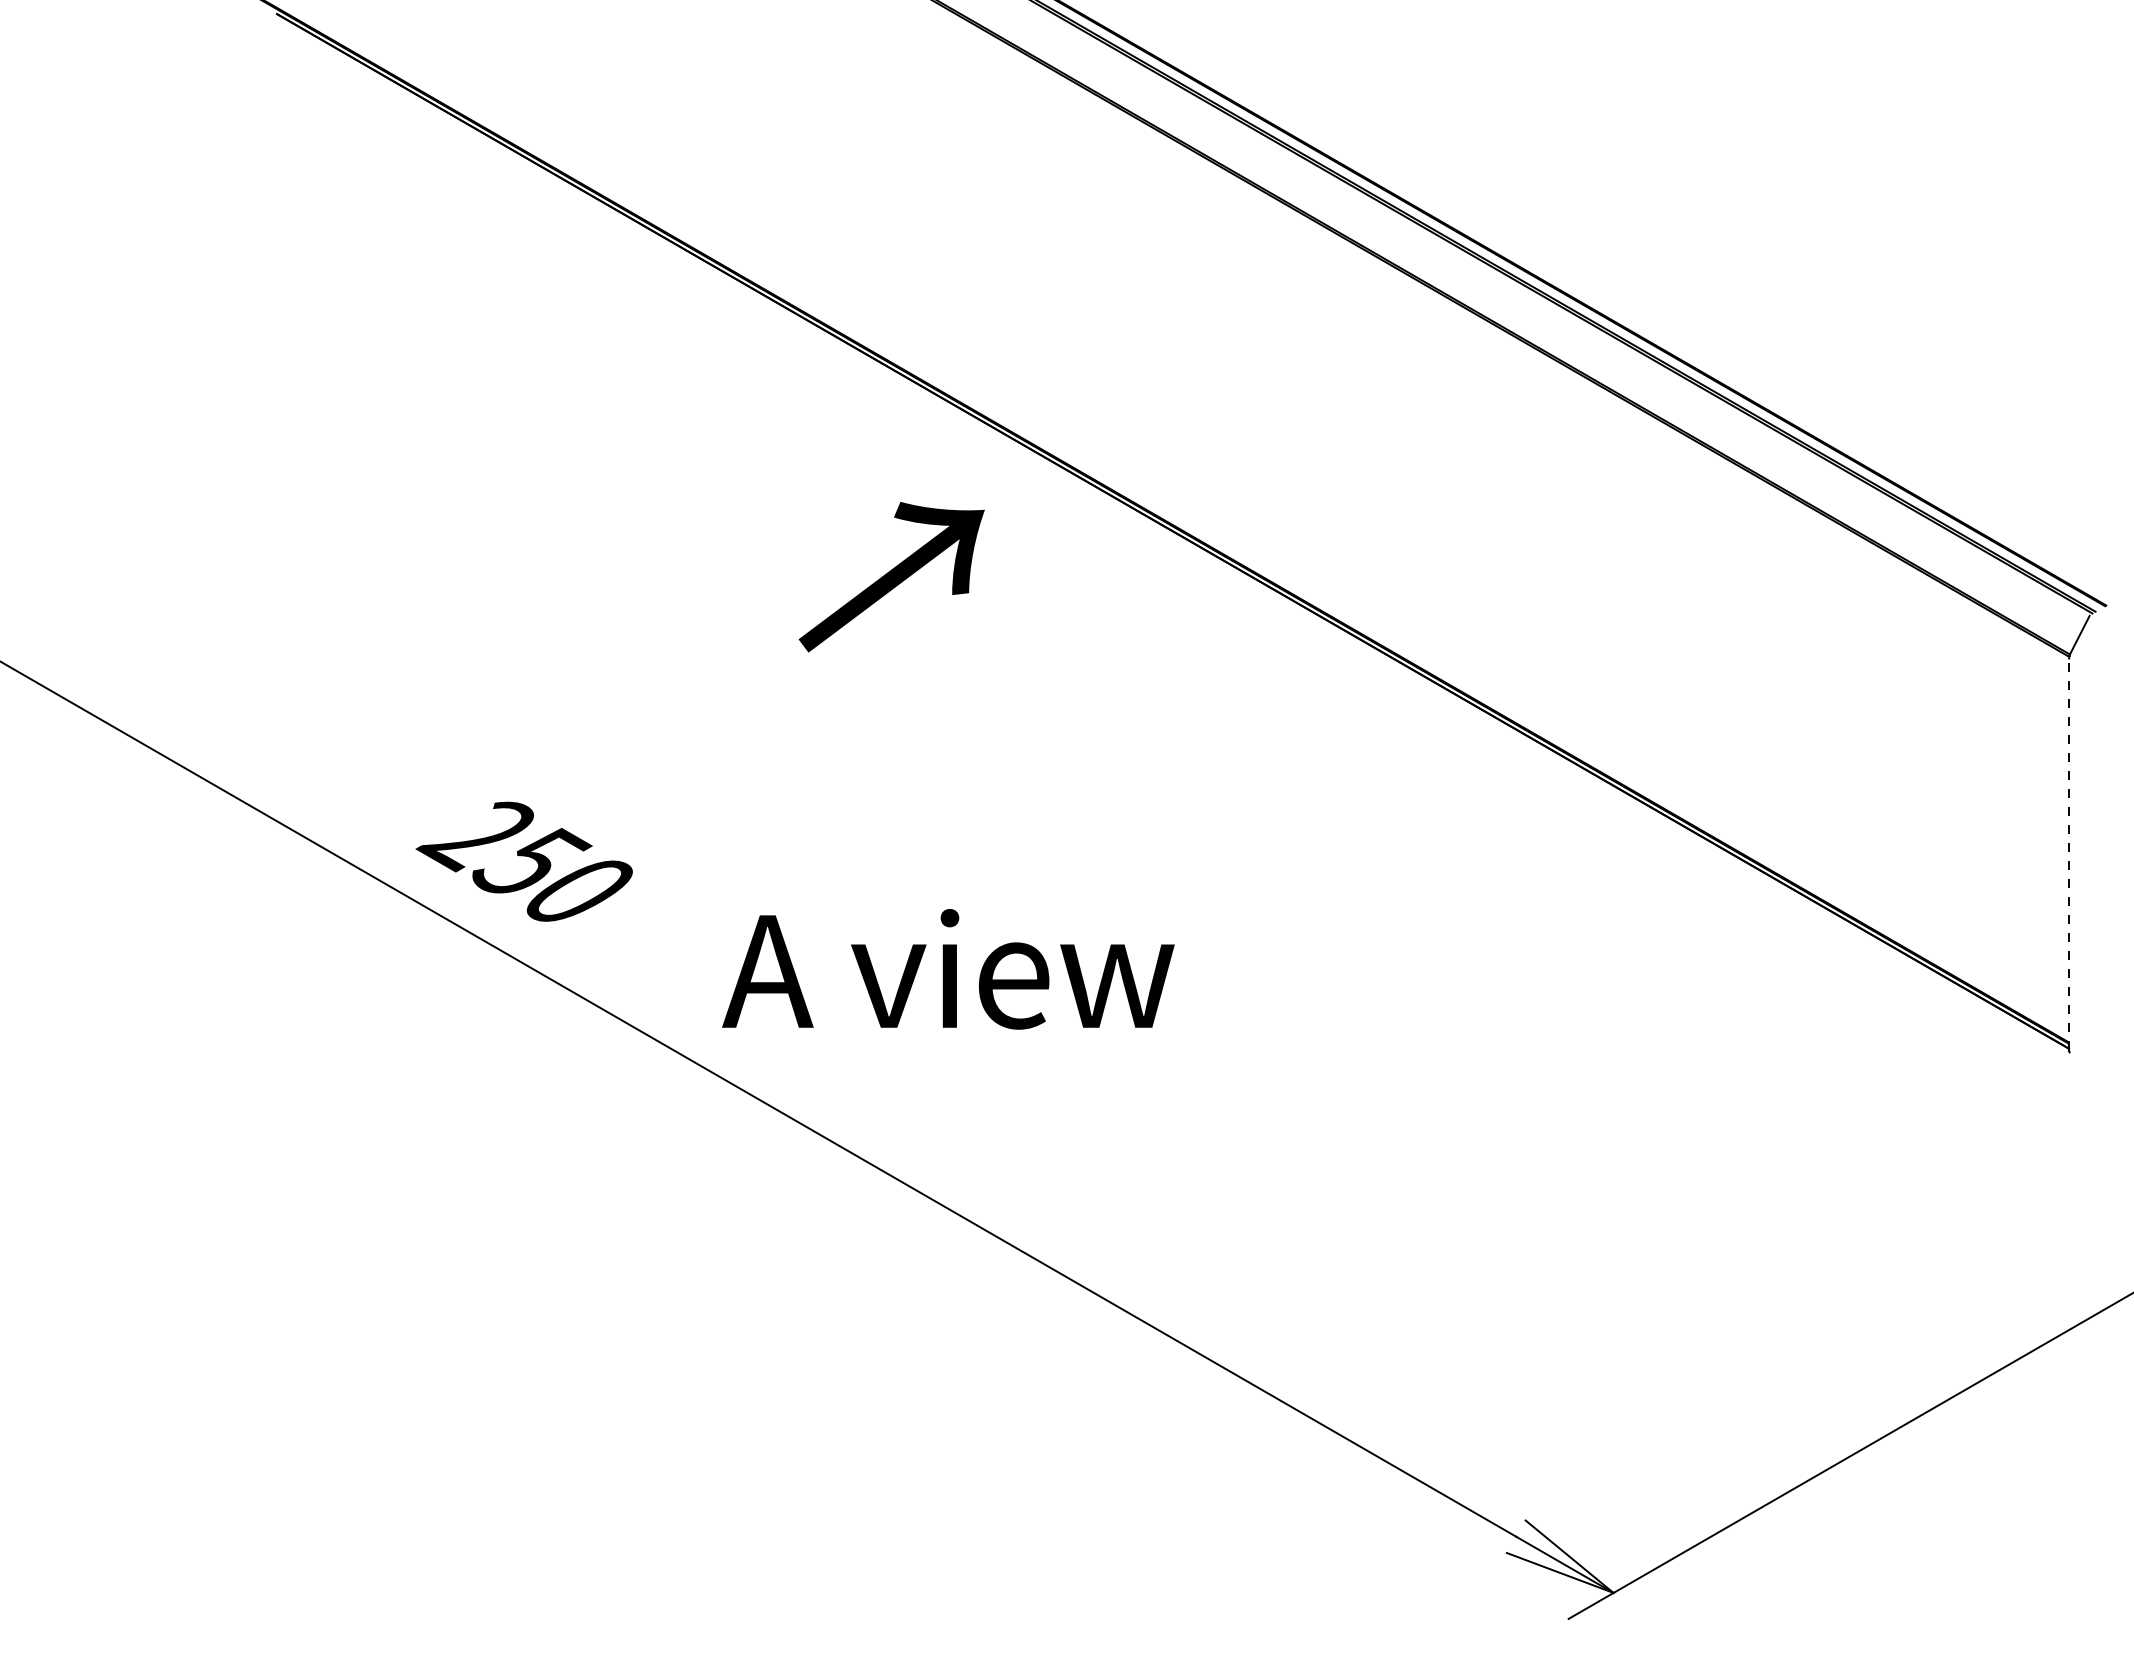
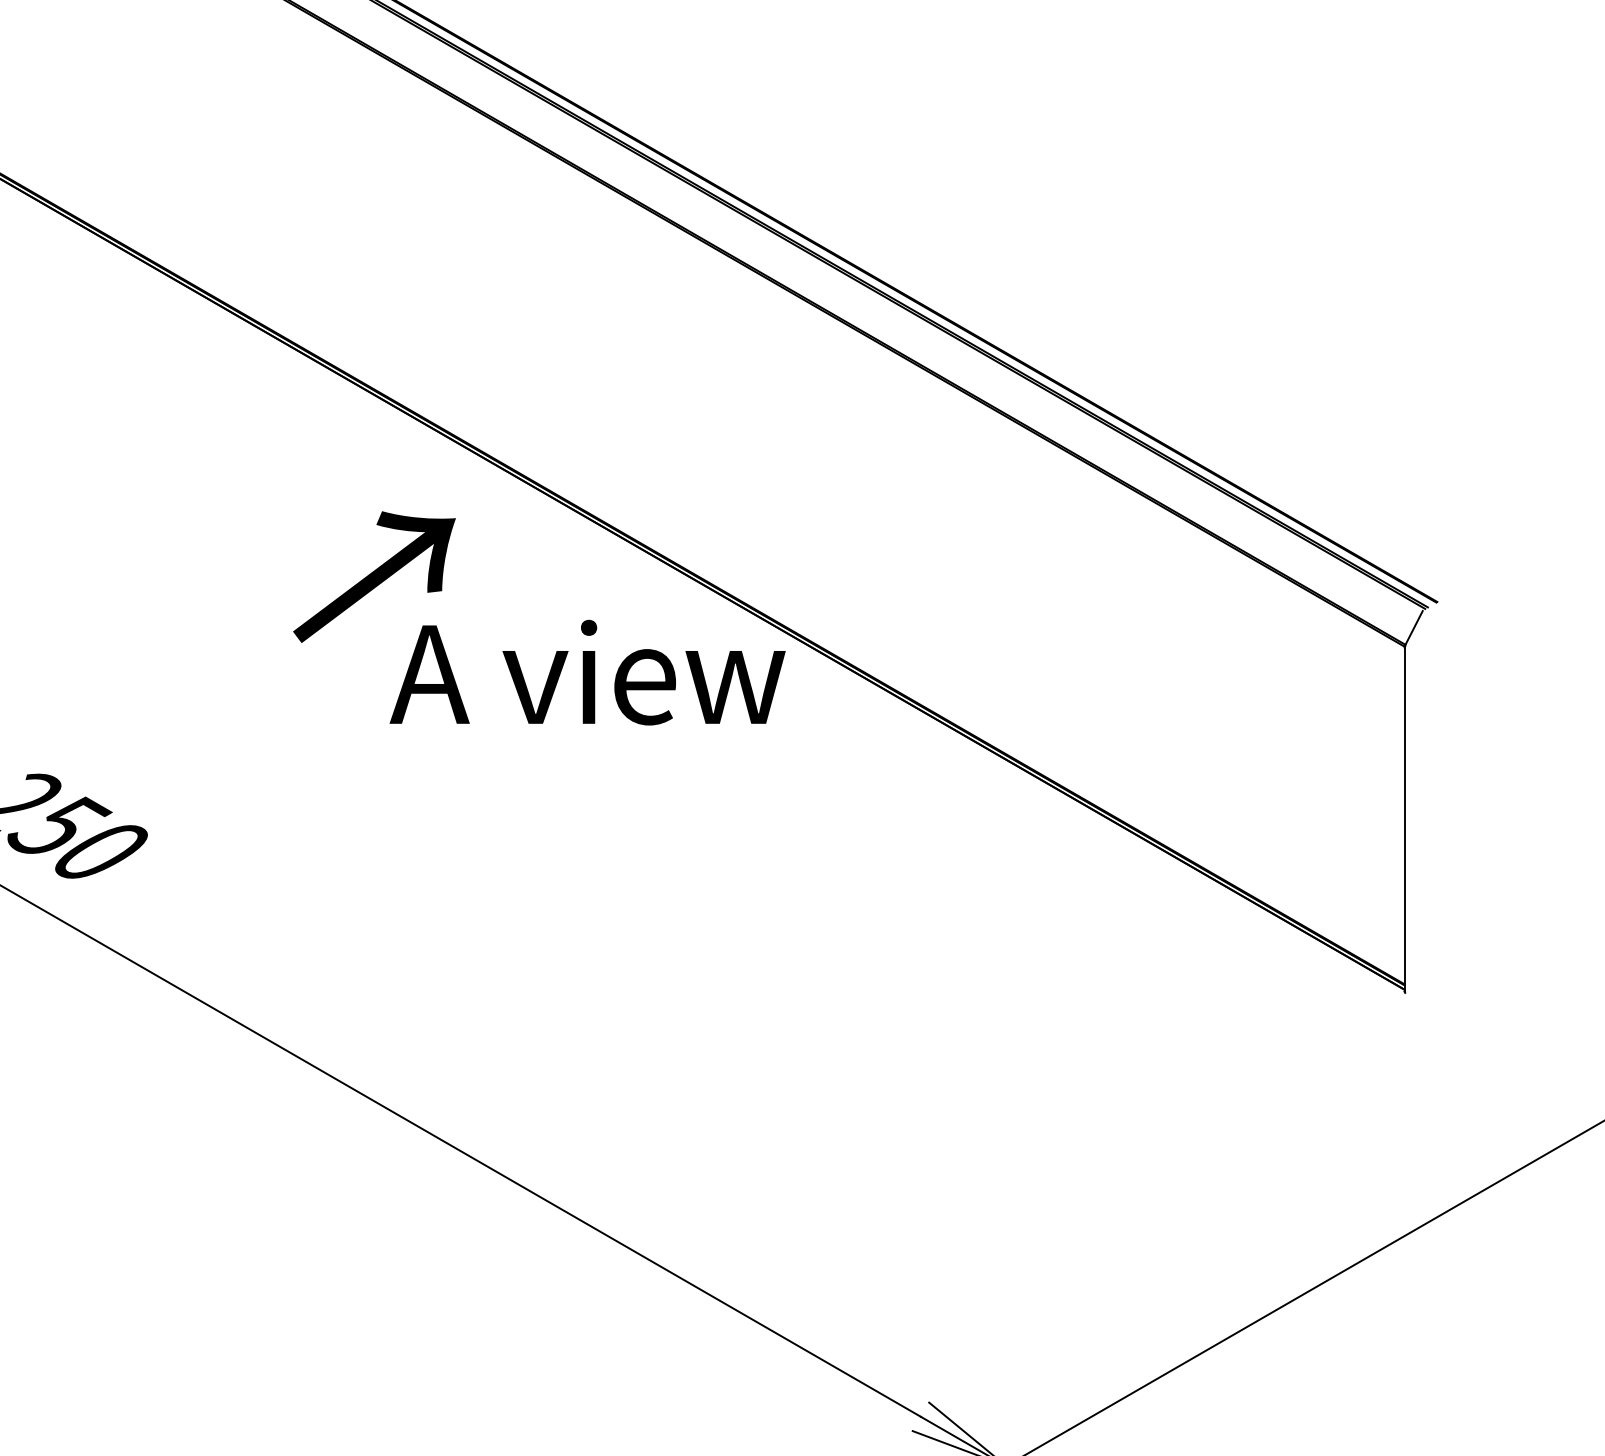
line: (2068, 853) -> (1404, 818), dashed -> solid
text: (948, 969) -> (587, 672), moved

